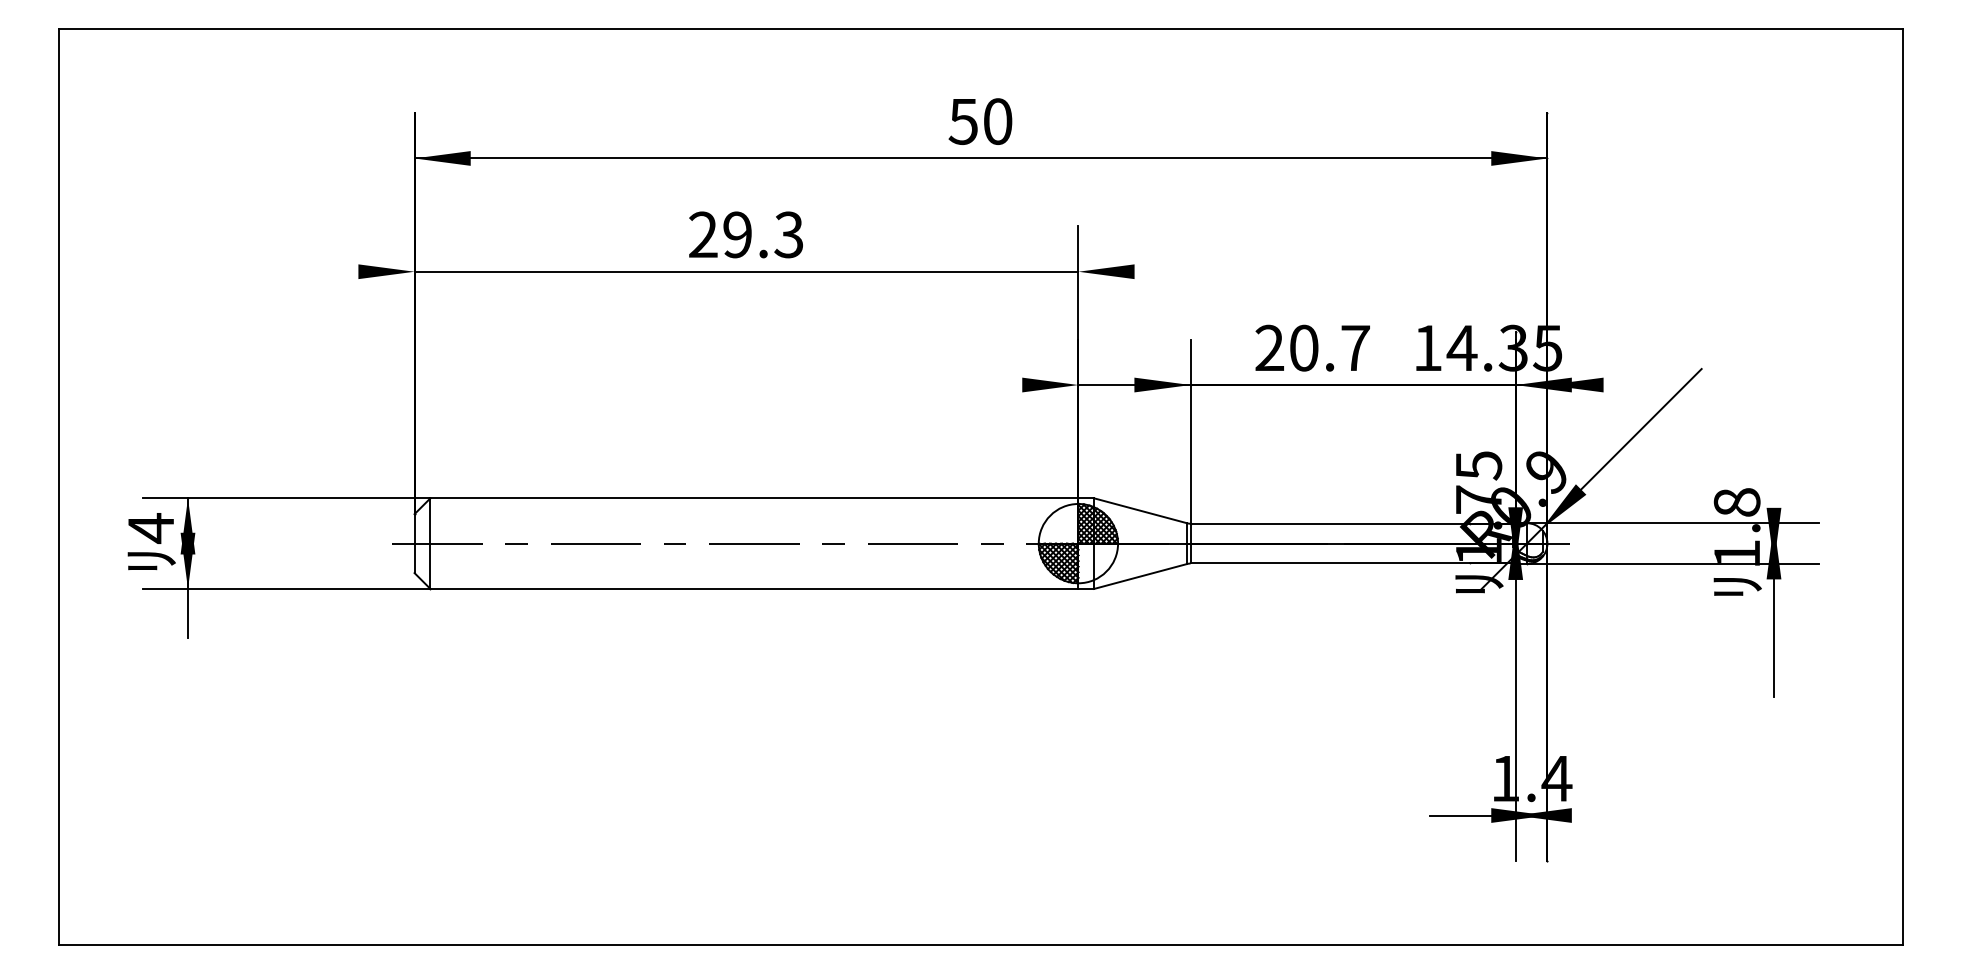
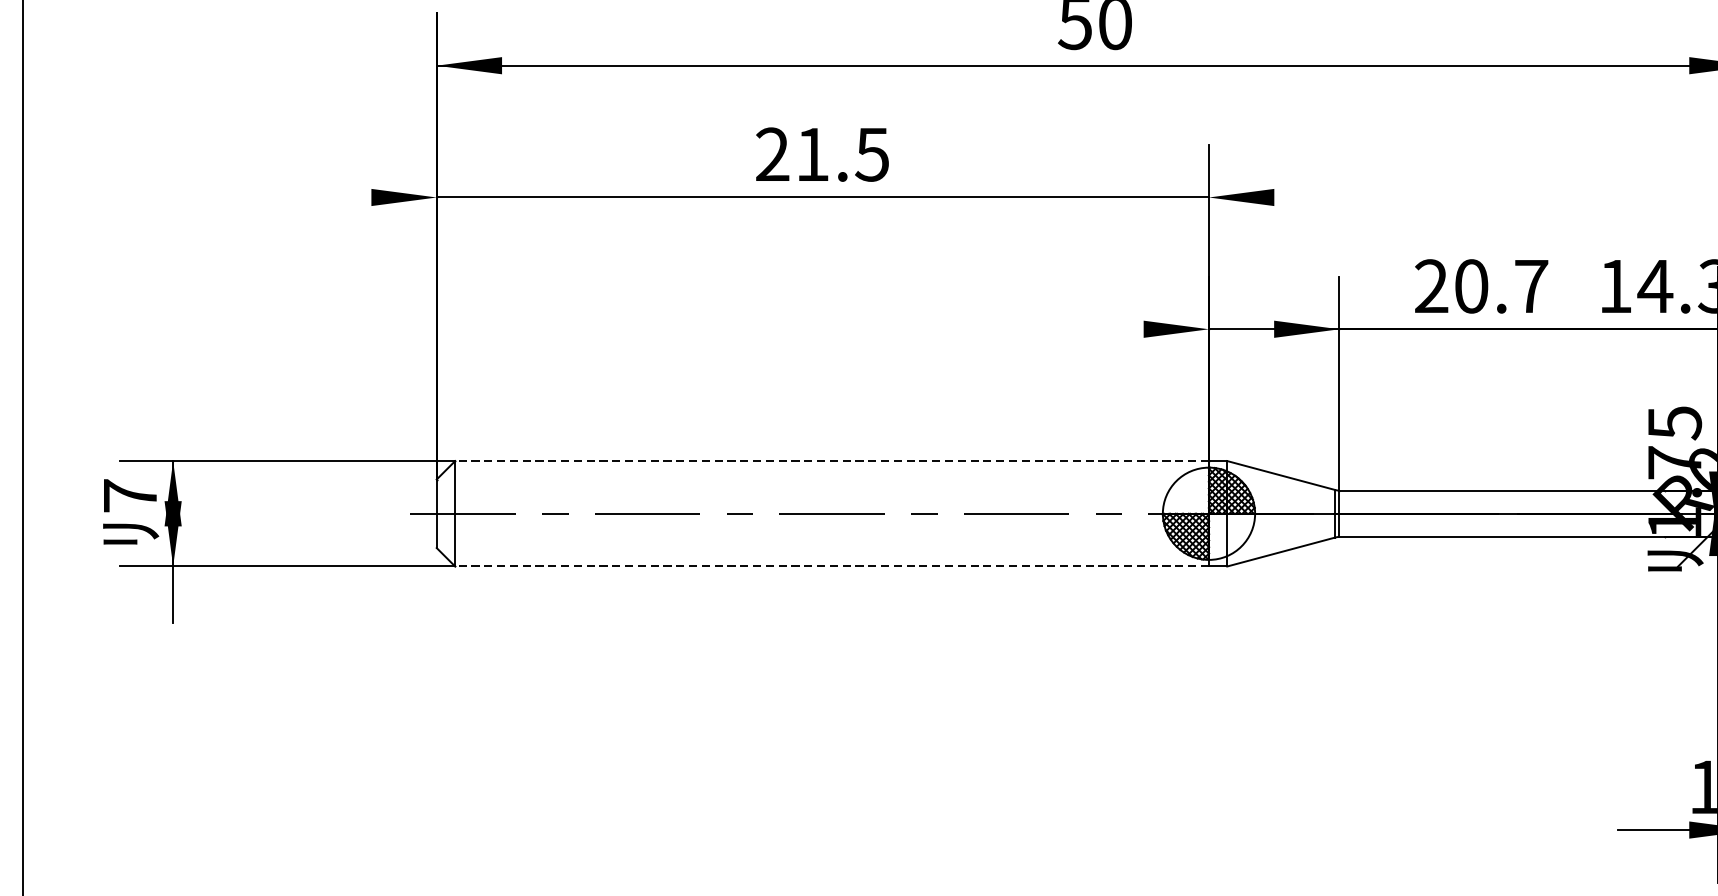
text: (763, 234) -> (842, 154), 29.3 -> 21.5
line: (754, 498) -> (832, 461), solid -> dashed
text: (150, 528) -> (129, 496), 4 -> 7
line: (754, 588) -> (832, 565), solid -> dashed

